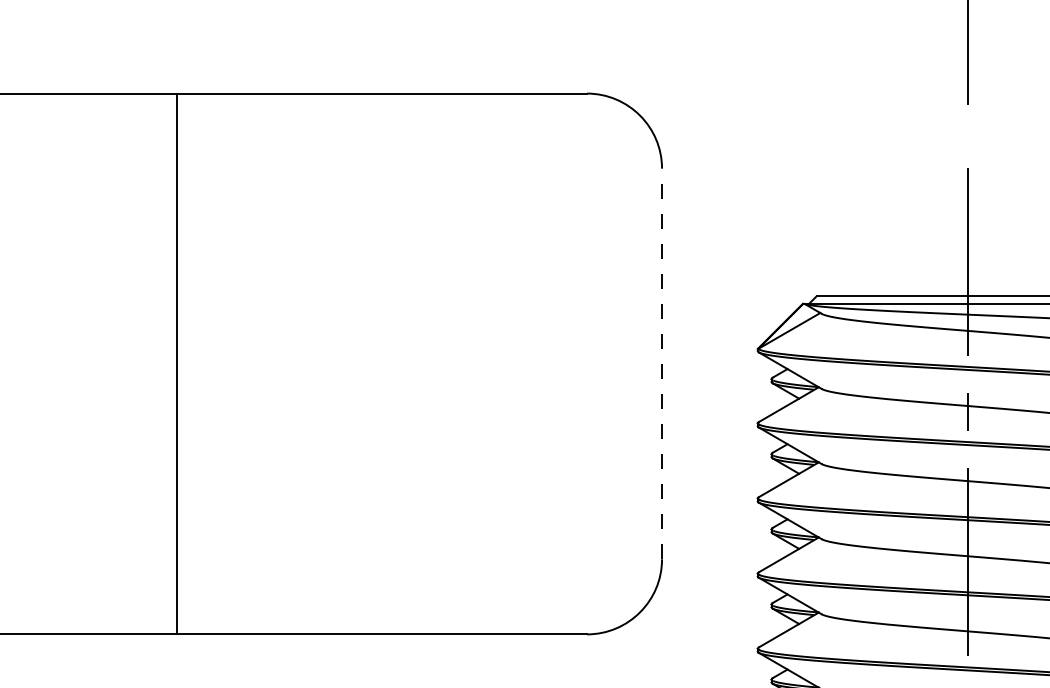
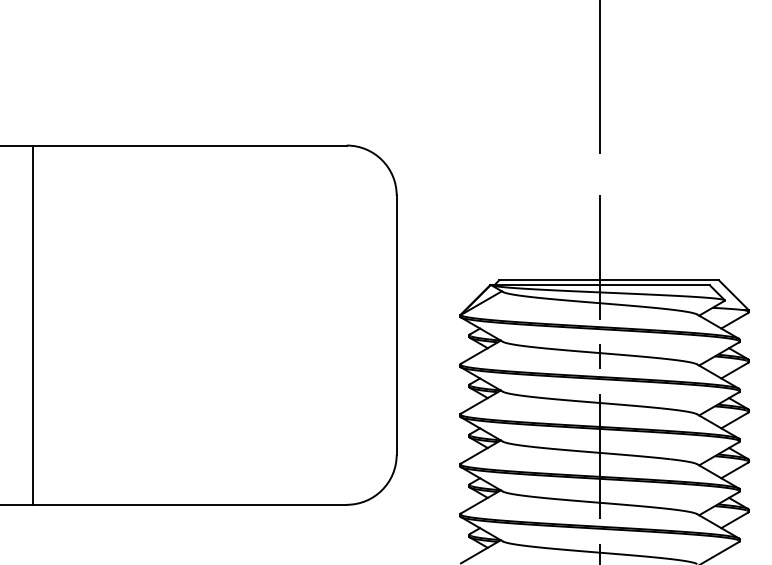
line: (177, 362) -> (33, 324), moved
line: (661, 364) -> (396, 325), dashed -> solid

